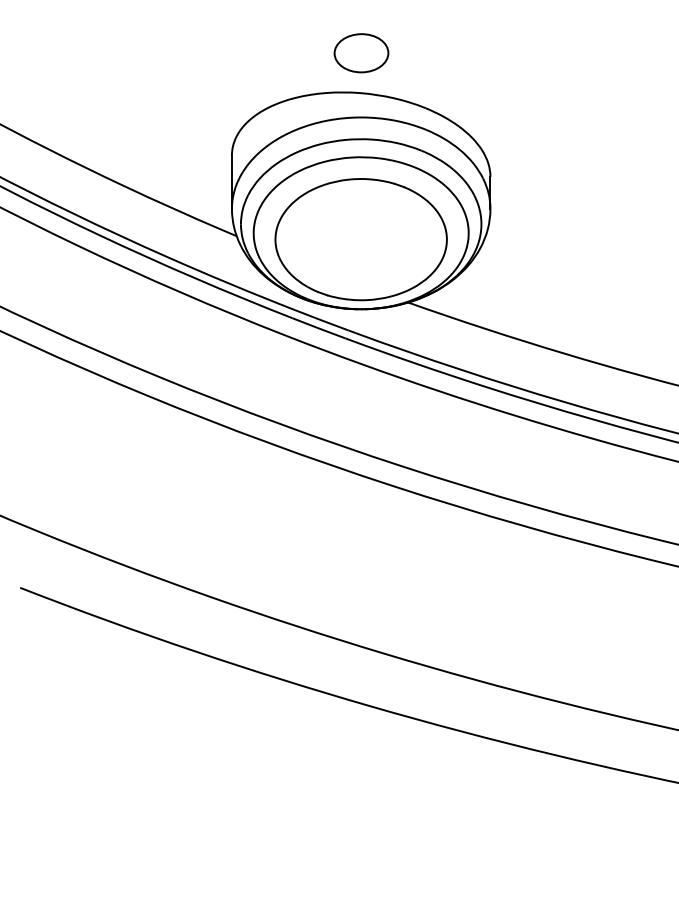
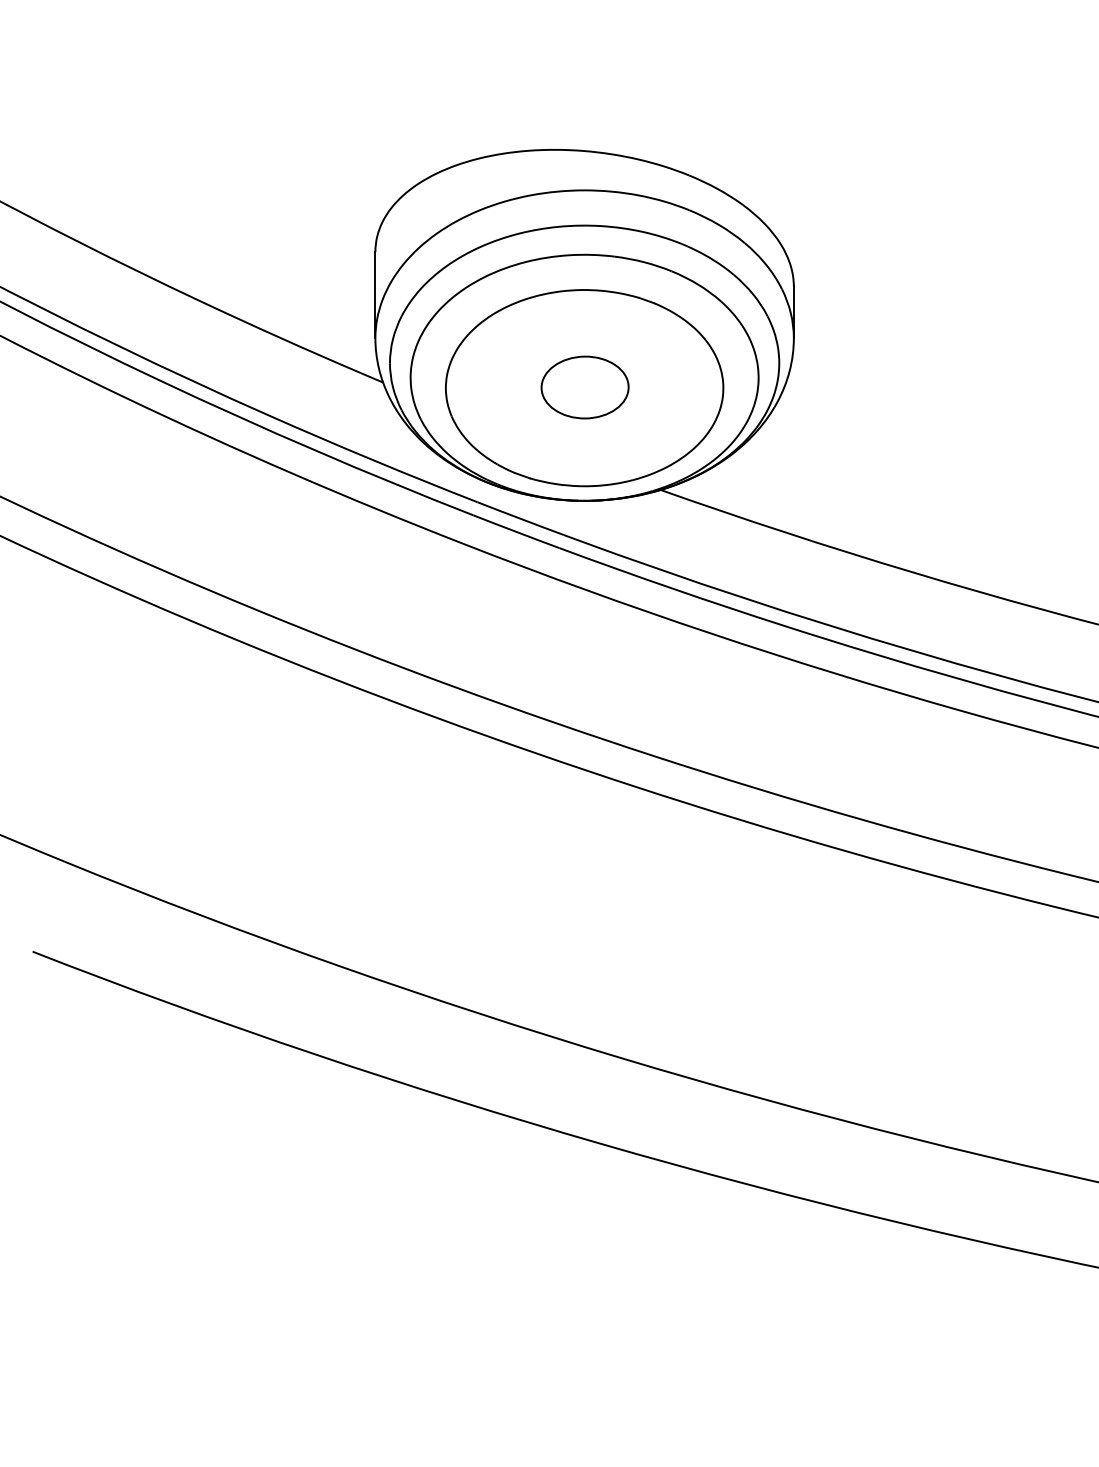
part: (361, 53) -> (585, 387), moved

